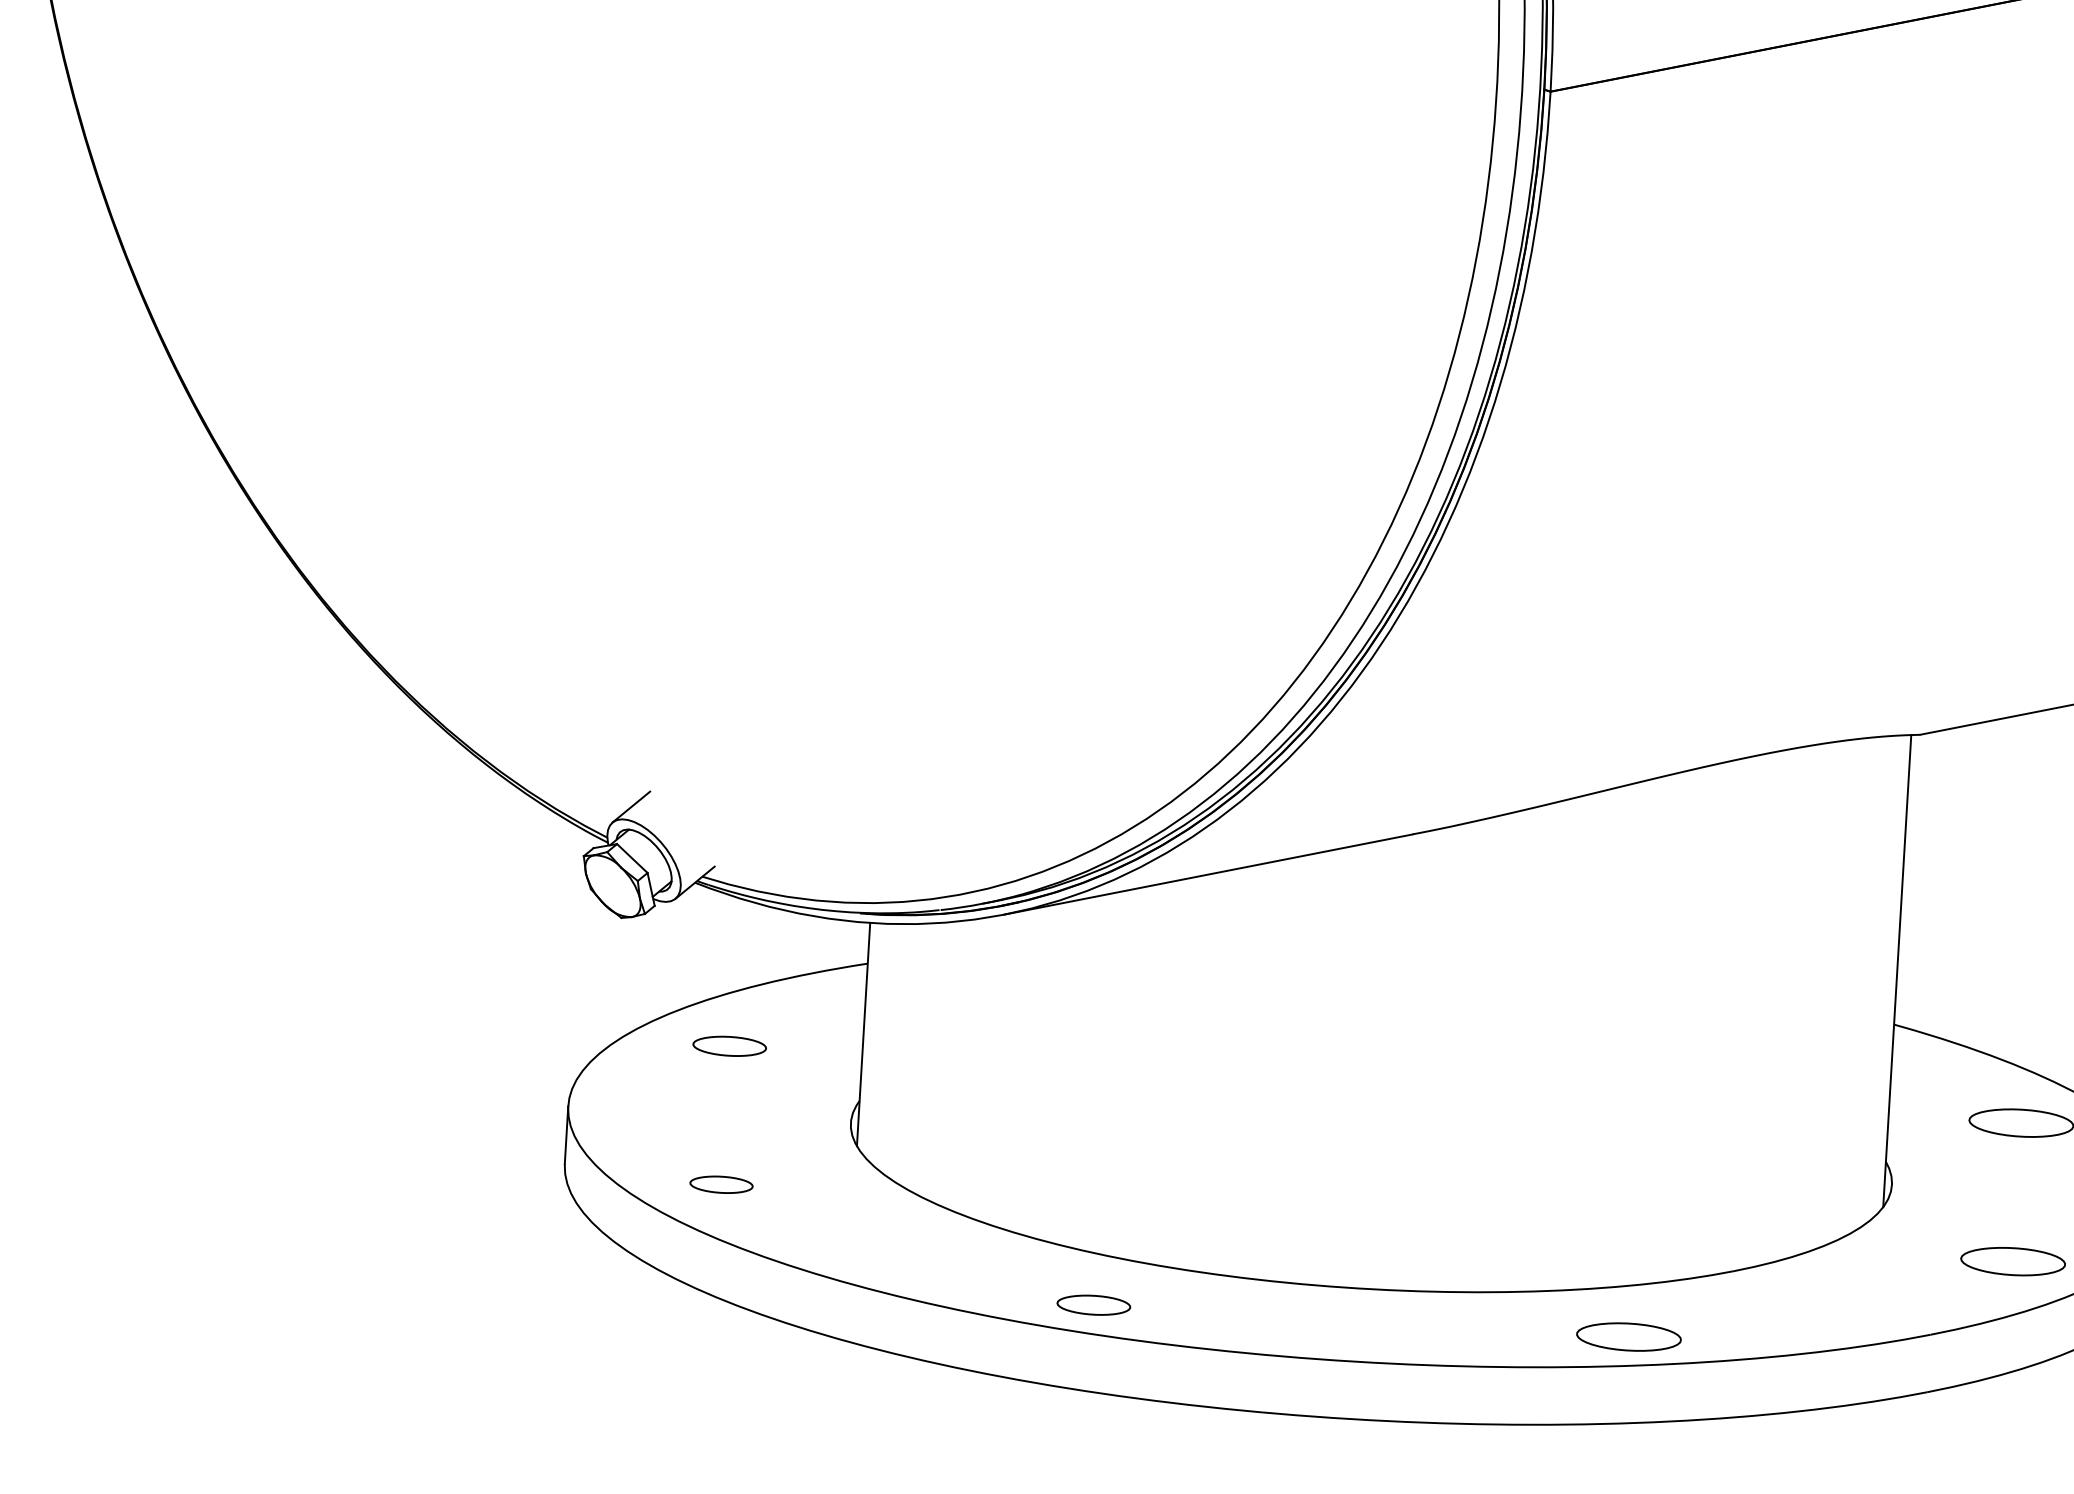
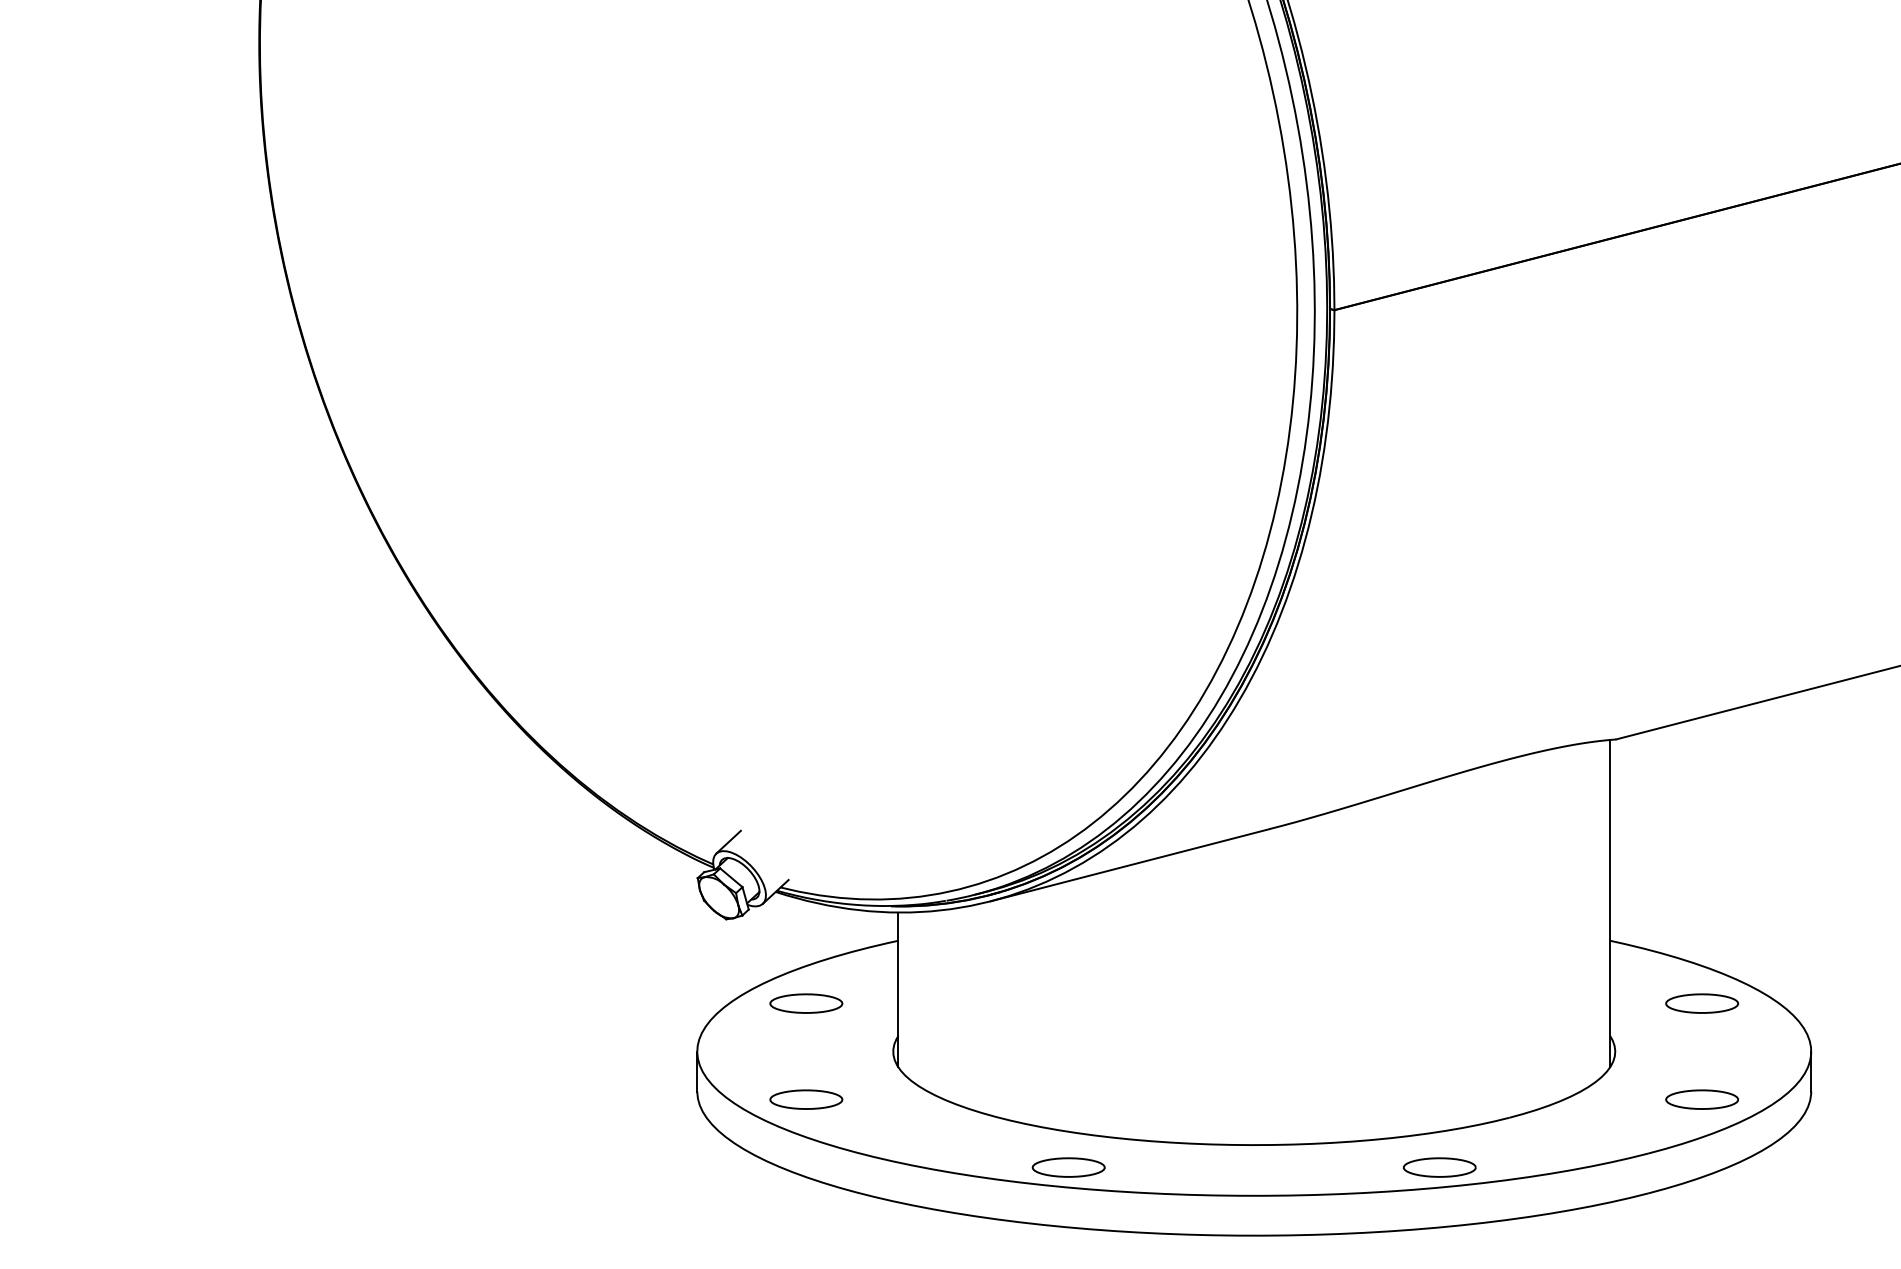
part: (729, 1046) -> (806, 1003), size x1.43
part: (721, 1184) -> (806, 1099), size x1.67
part: (1093, 1305) -> (1068, 1167), size x1.43

